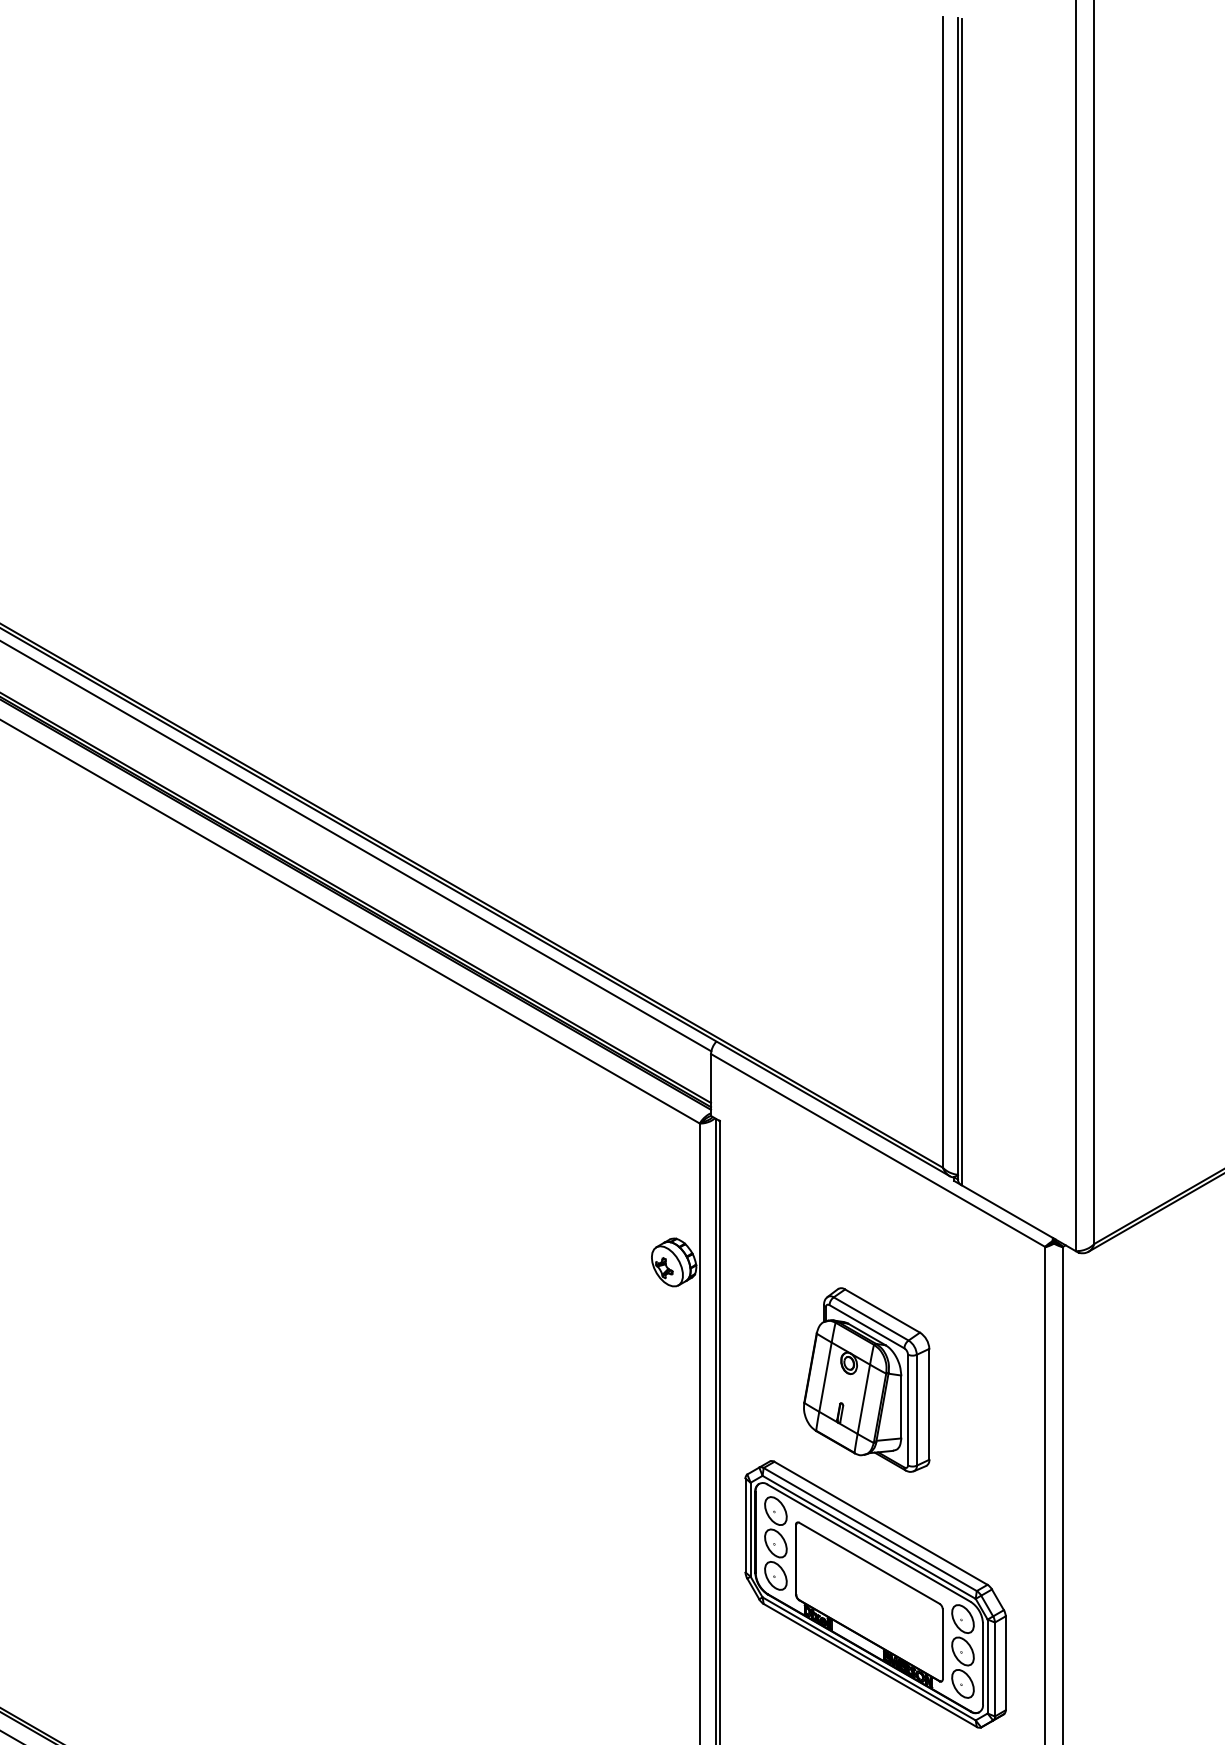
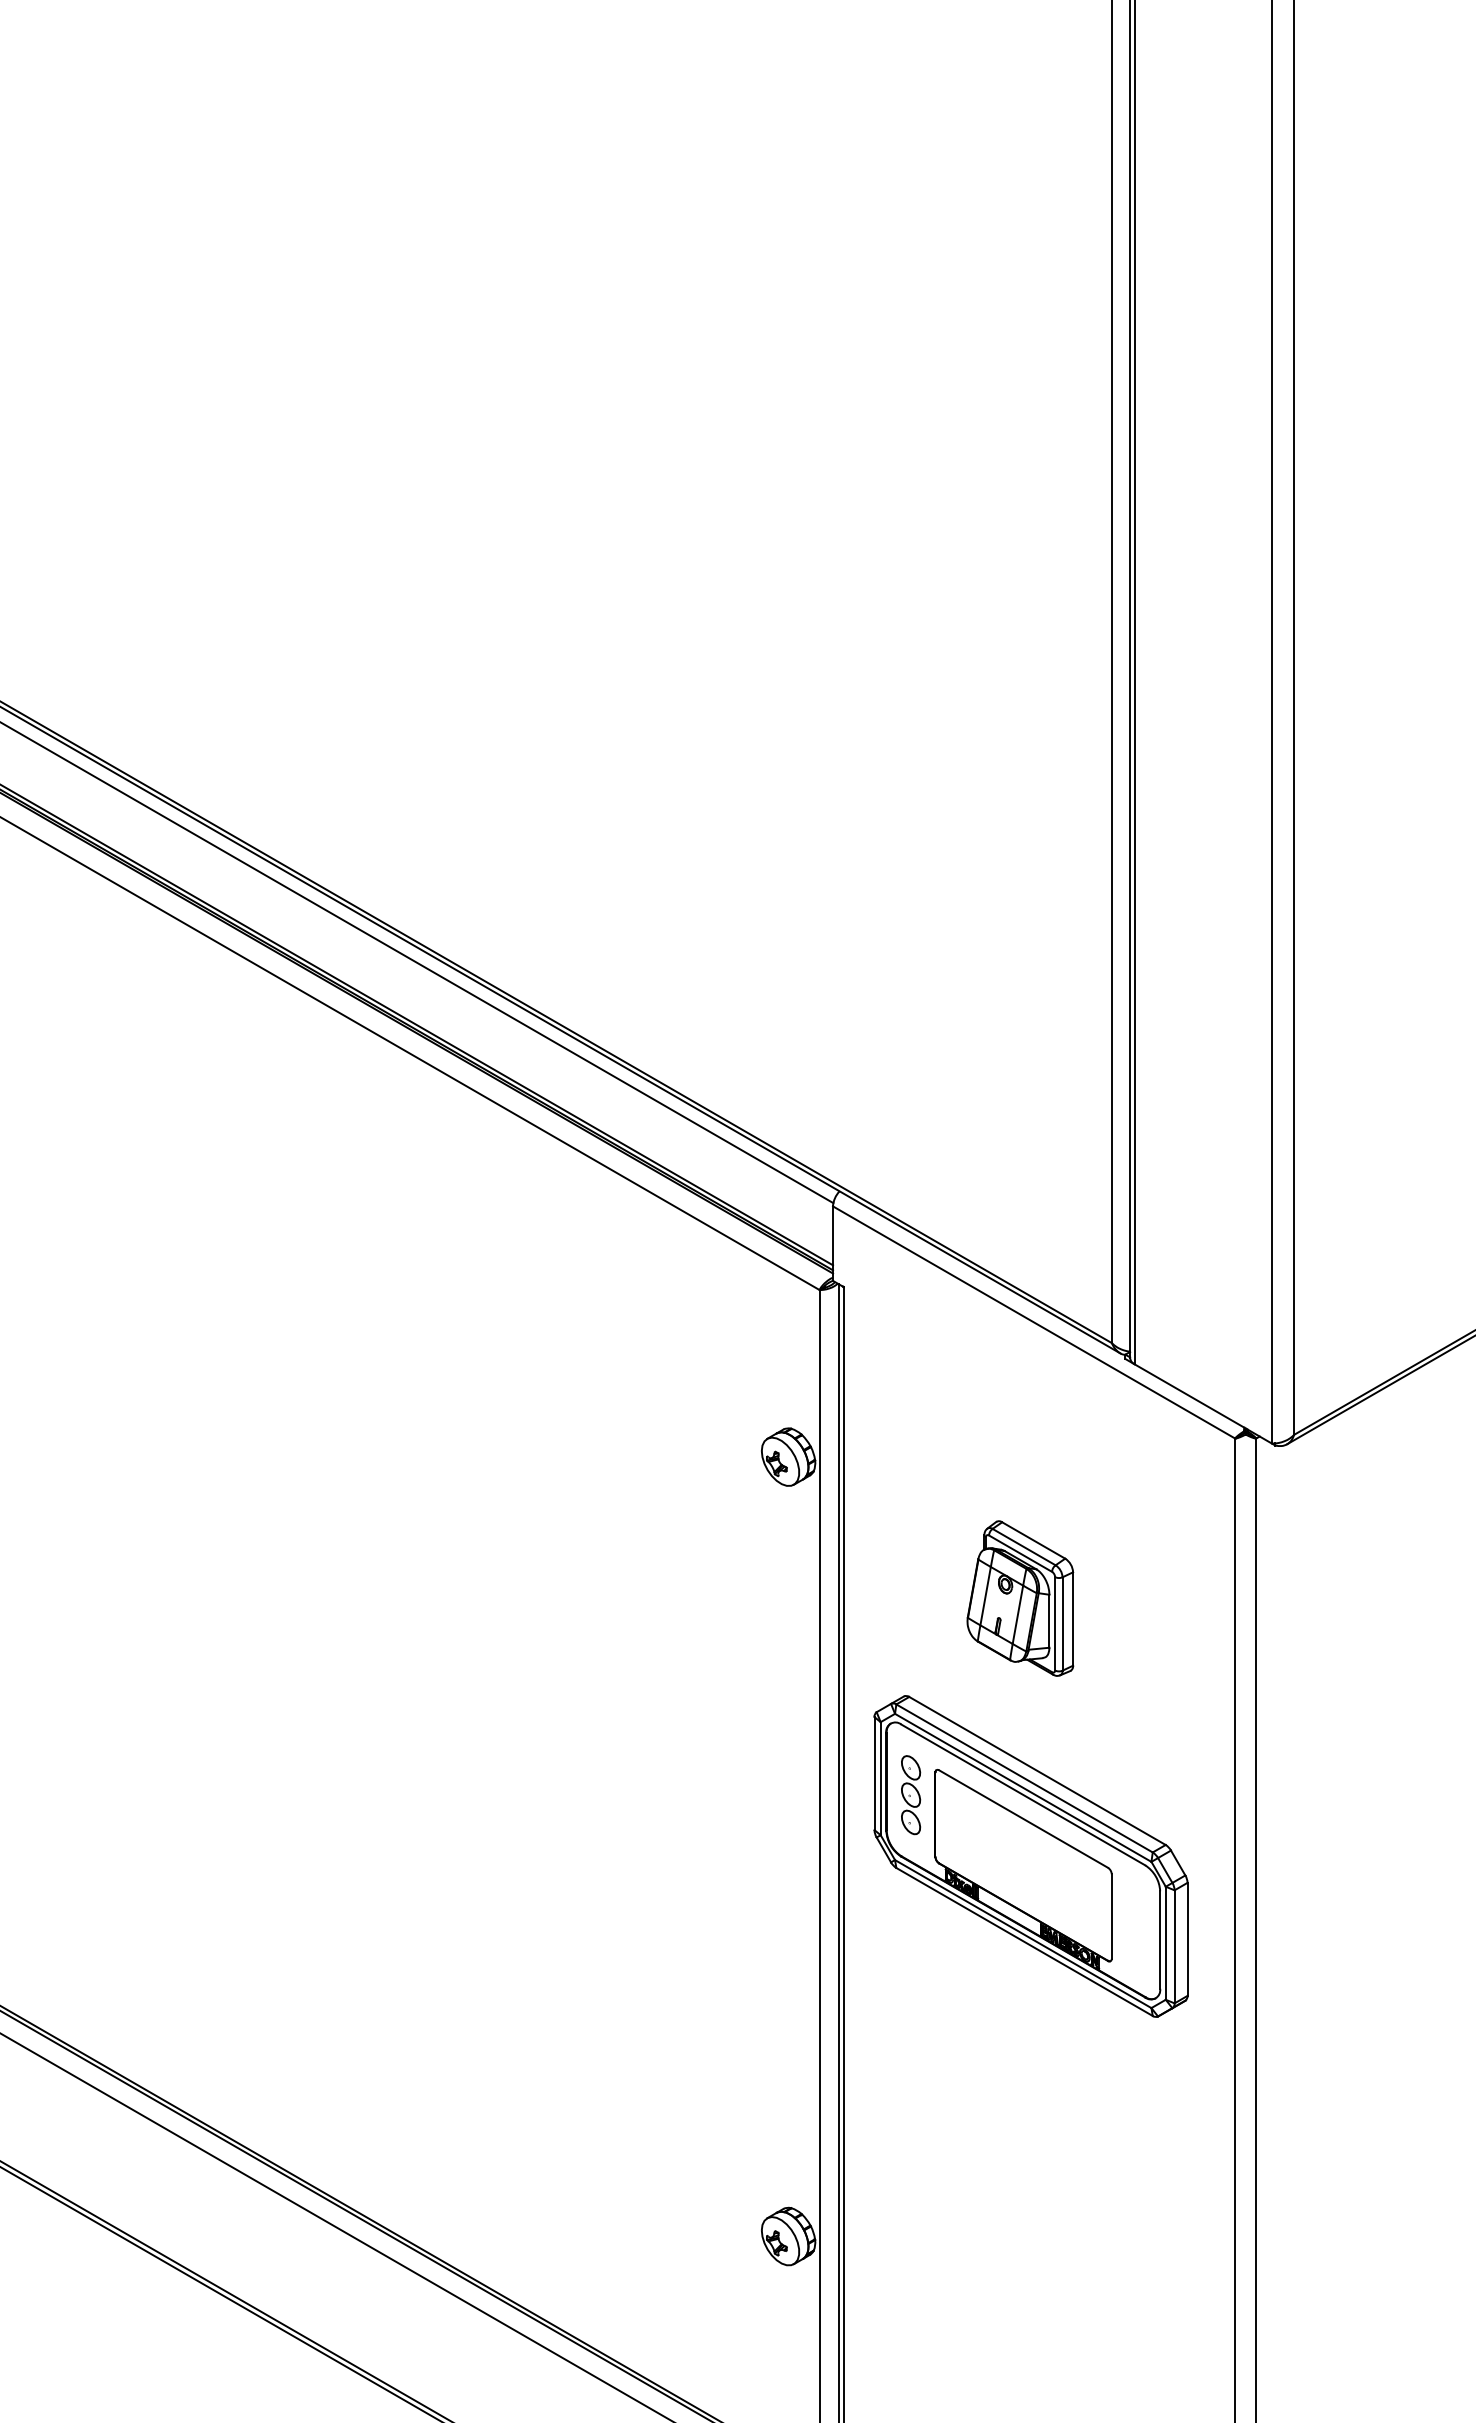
part: (866, 1379) -> (1020, 1598), size x0.7
part: (775, 1542) -> (910, 1794), size x0.7
part: (963, 1650) -> (1136, 1924), removed

